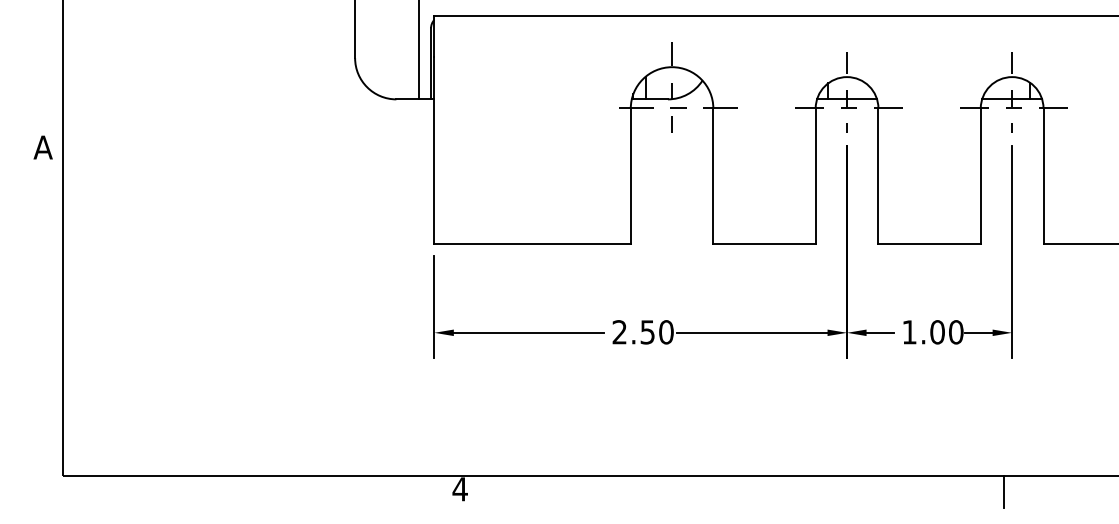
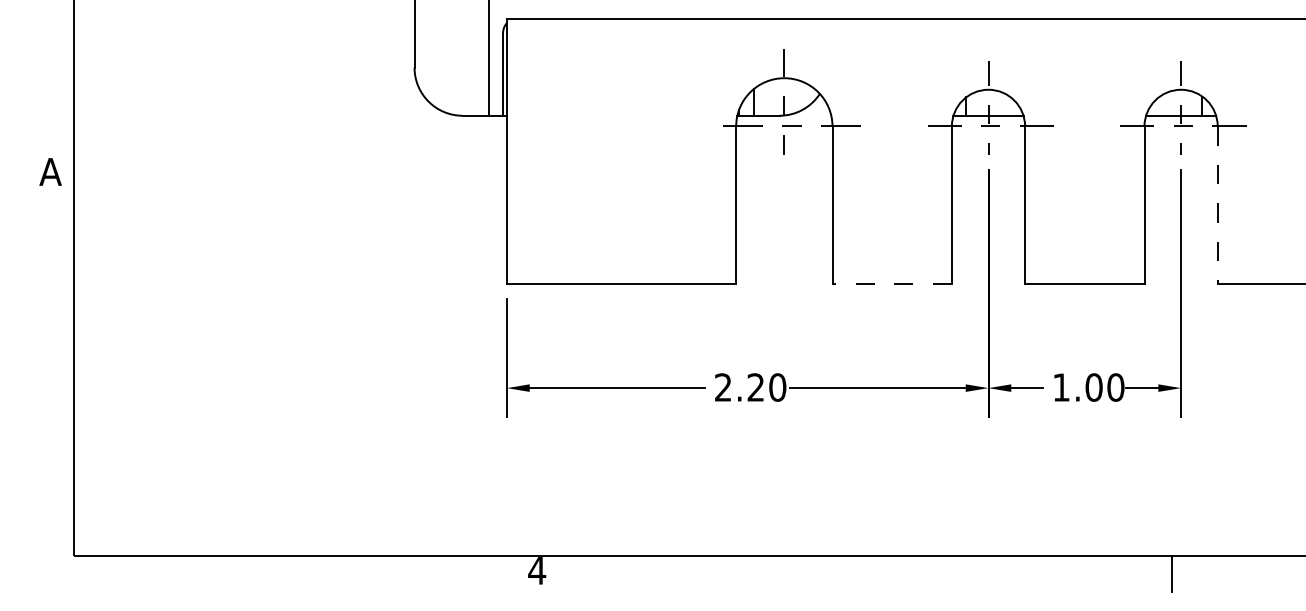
line: (1043, 176) -> (1217, 205), solid -> dashed
line: (764, 244) -> (892, 284), solid -> dashed
text: (647, 332) -> (755, 387), 2.50 -> 2.20

